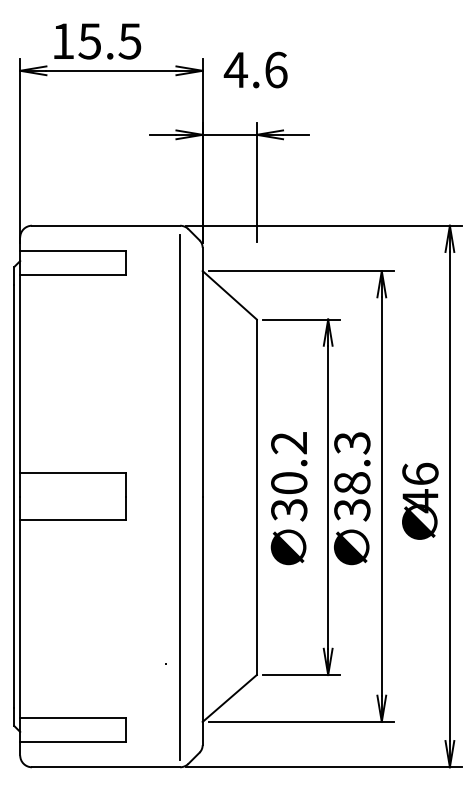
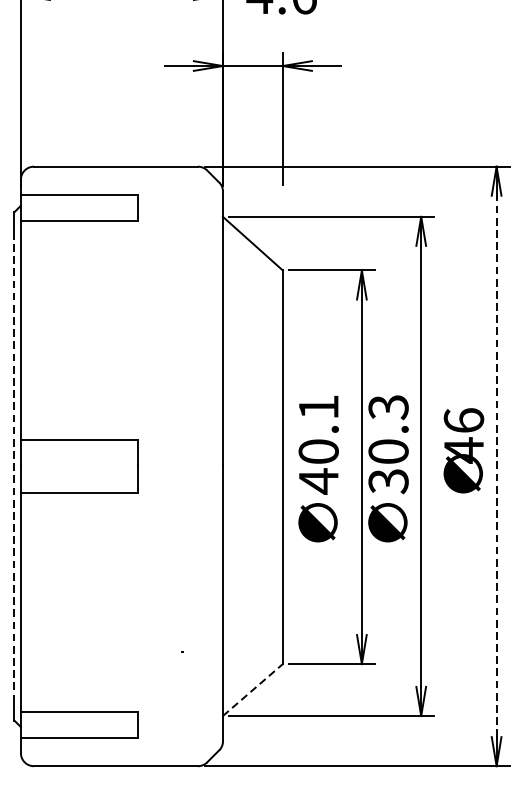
text: (289, 477) -> (319, 445), 30.2 -> 40.1
text: (352, 483) -> (388, 452), 38.3 -> 30.3
line: (14, 496) -> (14, 466), solid -> dashed
line: (449, 496) -> (496, 466), solid -> dashed
line: (180, 497) -> (198, 467), removed
text: (420, 500) -> (464, 449), moved
line: (229, 698) -> (252, 690), solid -> dashed

